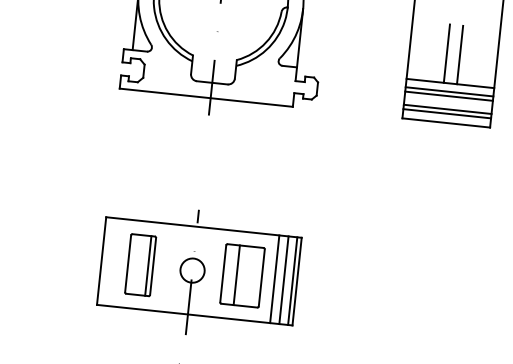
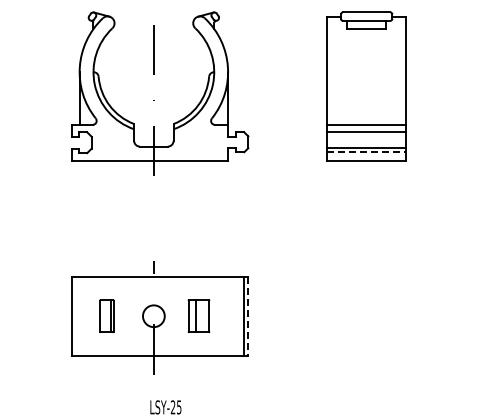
line: (446, 53) -> (360, 98), removed
line: (459, 54) -> (372, 98), removed
line: (448, 96) -> (366, 136), removed
line: (447, 114) -> (366, 152), solid -> dashed
part: (140, 264) -> (106, 315), size x0.6
part: (242, 274) -> (198, 315), size x0.6
line: (275, 278) -> (228, 315), removed
line: (284, 279) -> (236, 315), removed
line: (297, 281) -> (248, 316), solid -> dashed

